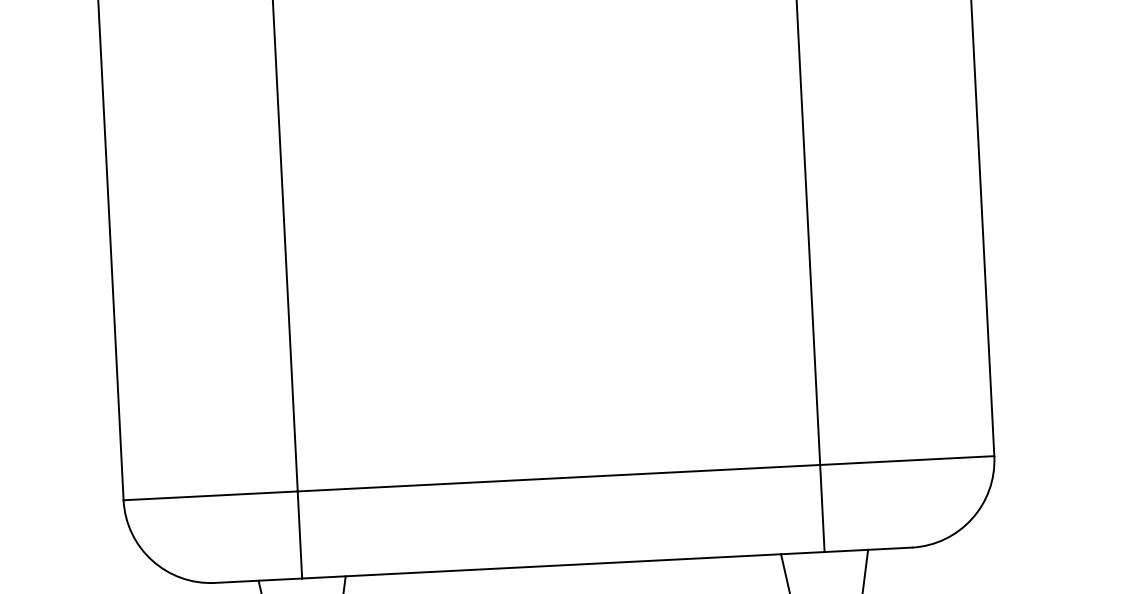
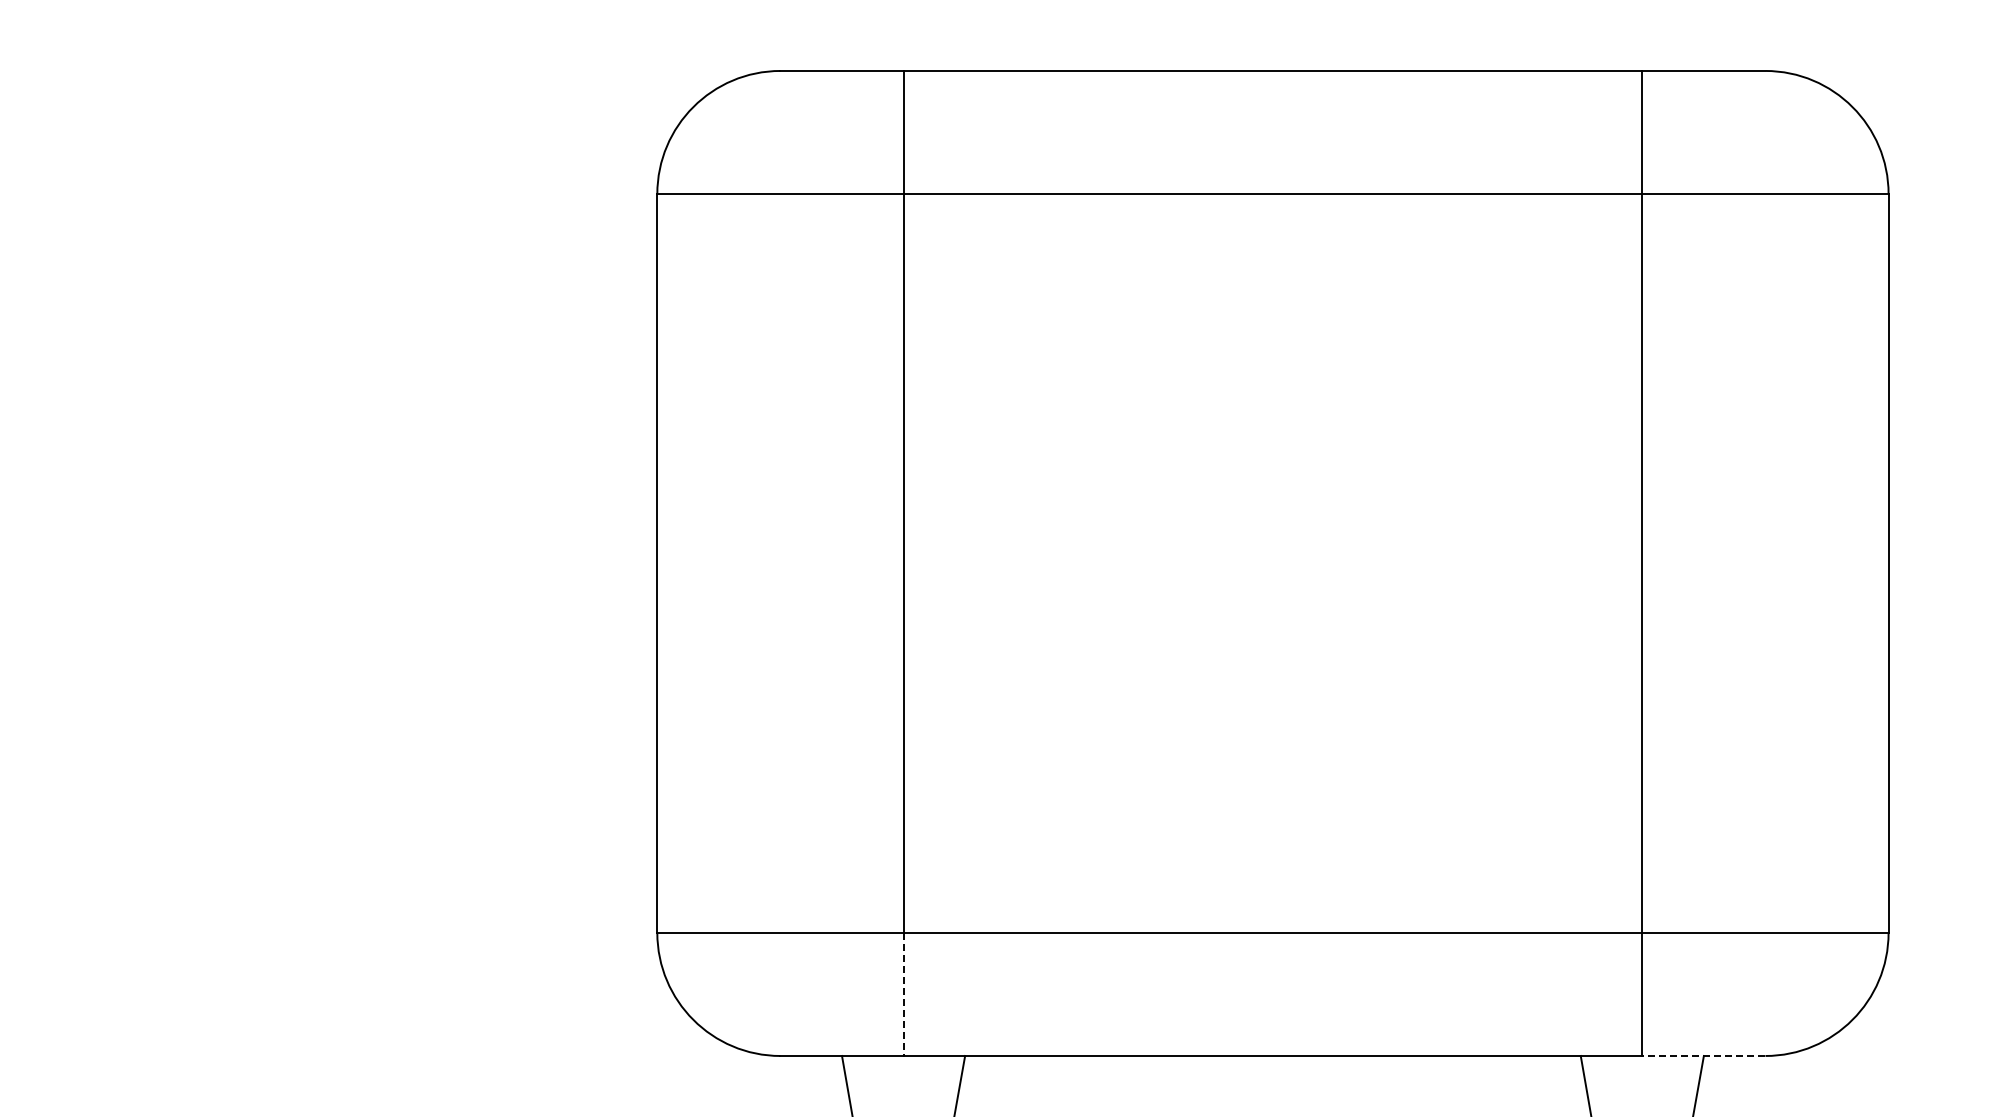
line: (299, 535) -> (903, 994), solid -> dashed
line: (867, 549) -> (1703, 1055), solid -> dashed

